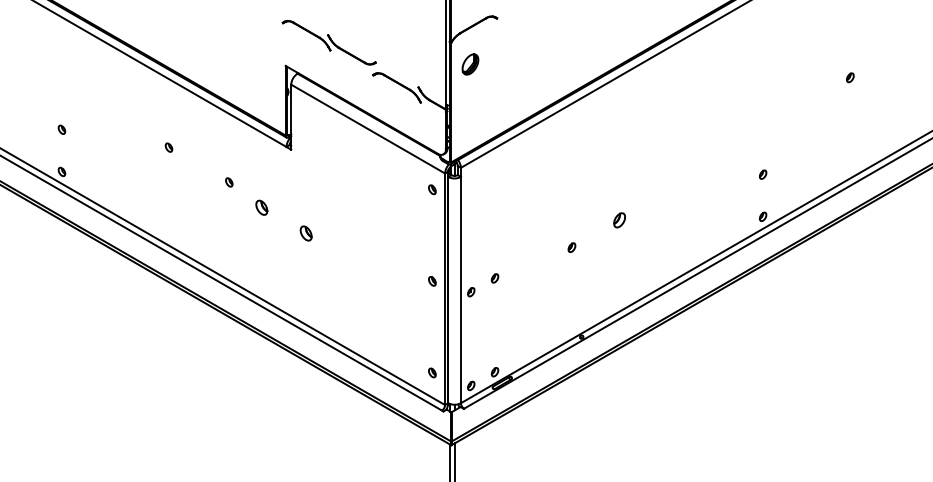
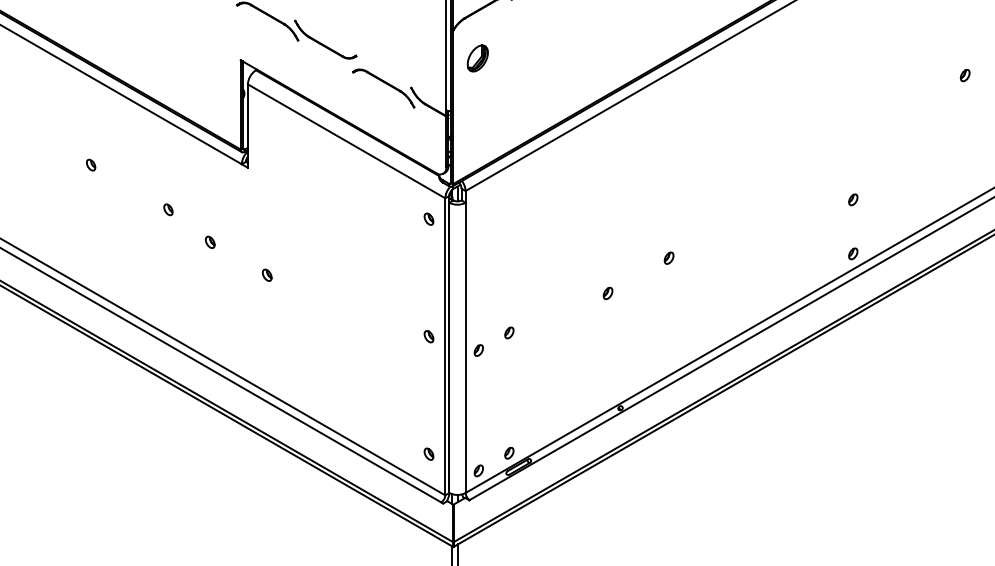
part: (261, 207) -> (209, 241), size x0.62
part: (619, 219) -> (669, 257), size x0.62
part: (306, 233) -> (267, 275), size x0.62

